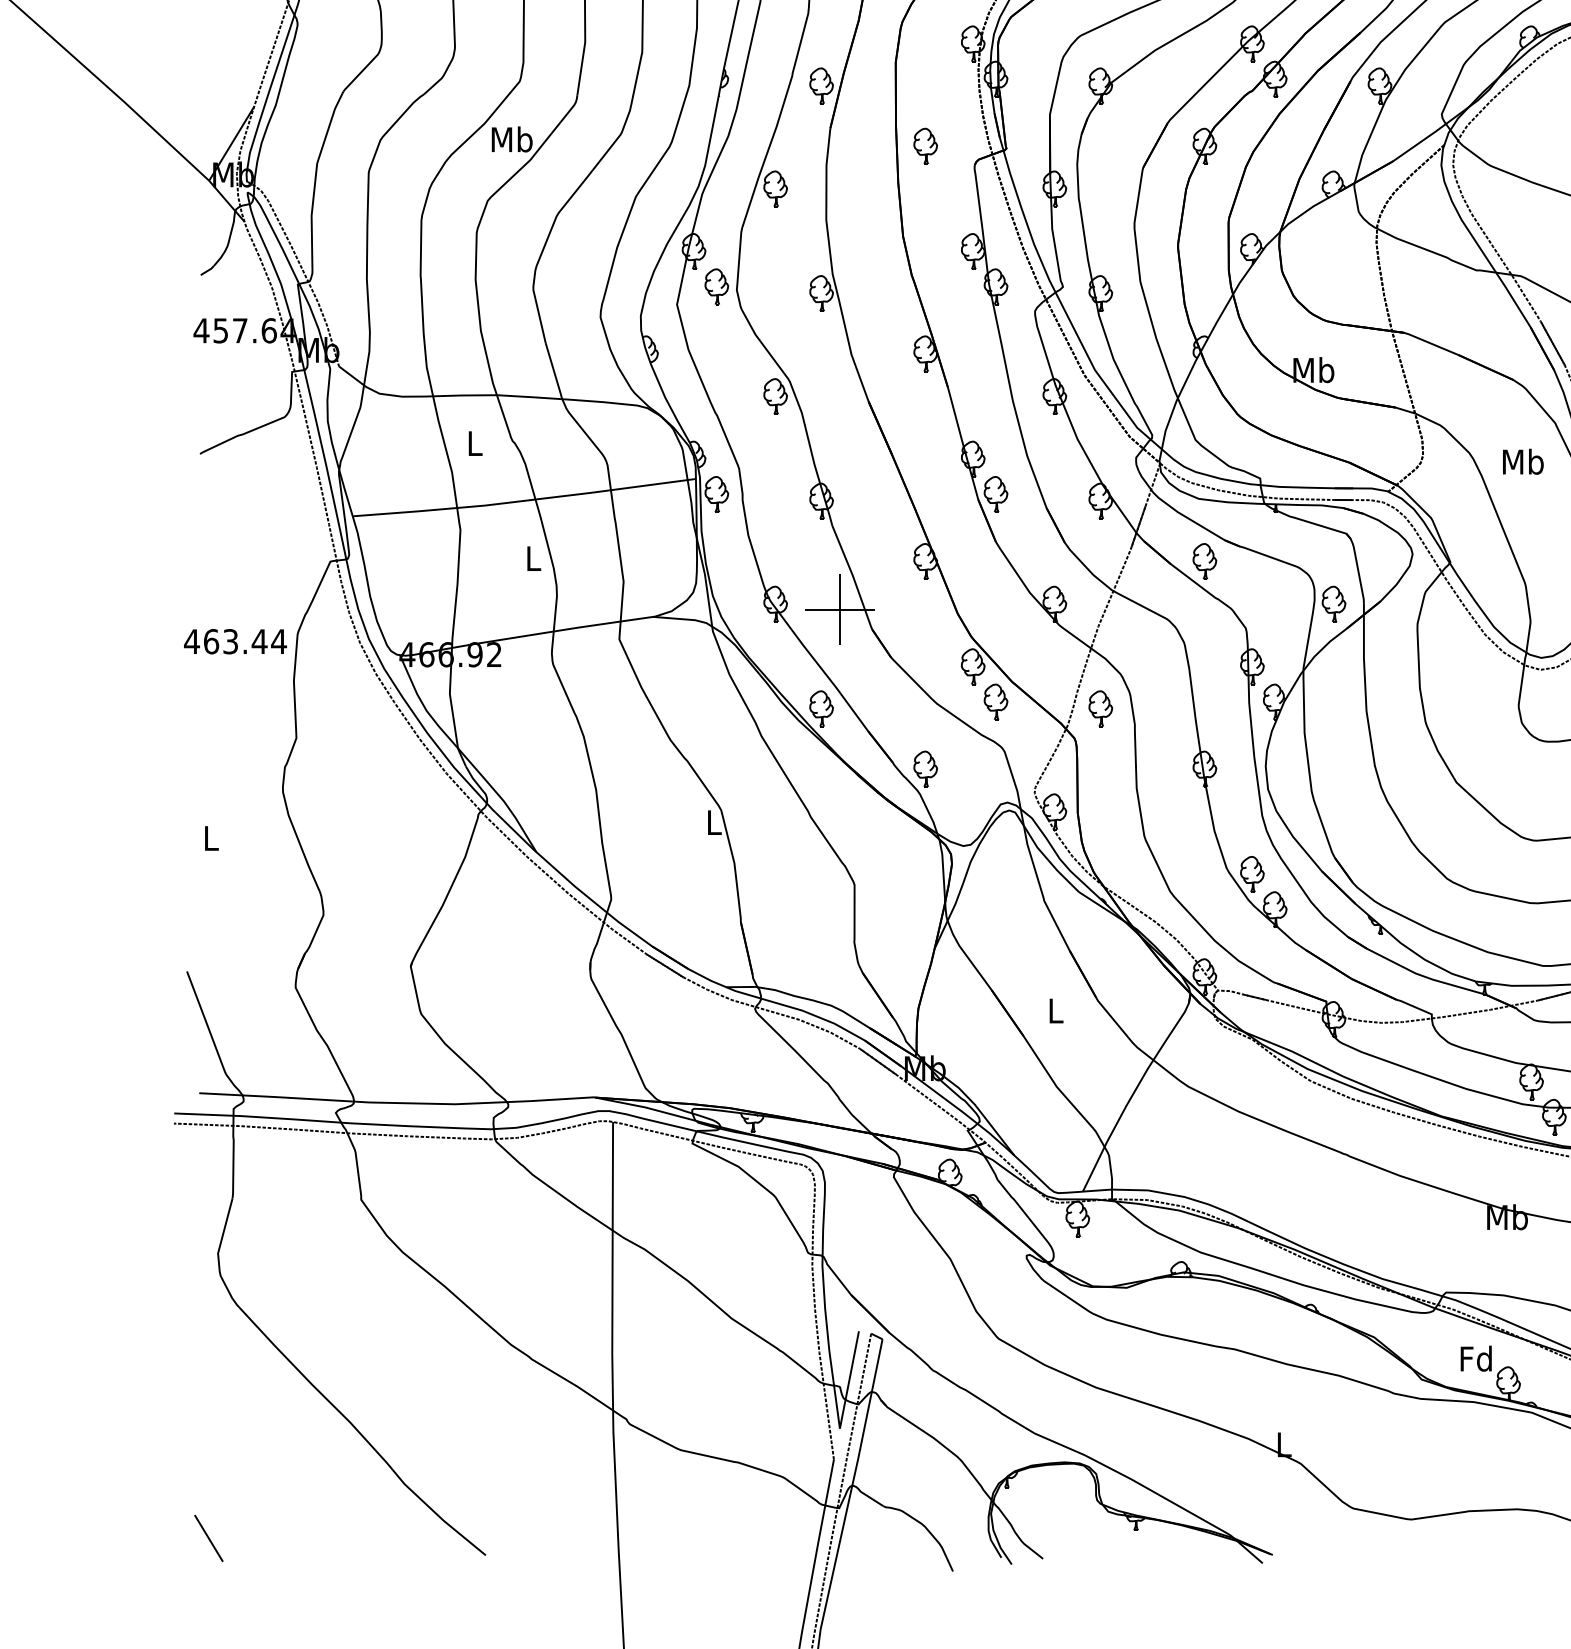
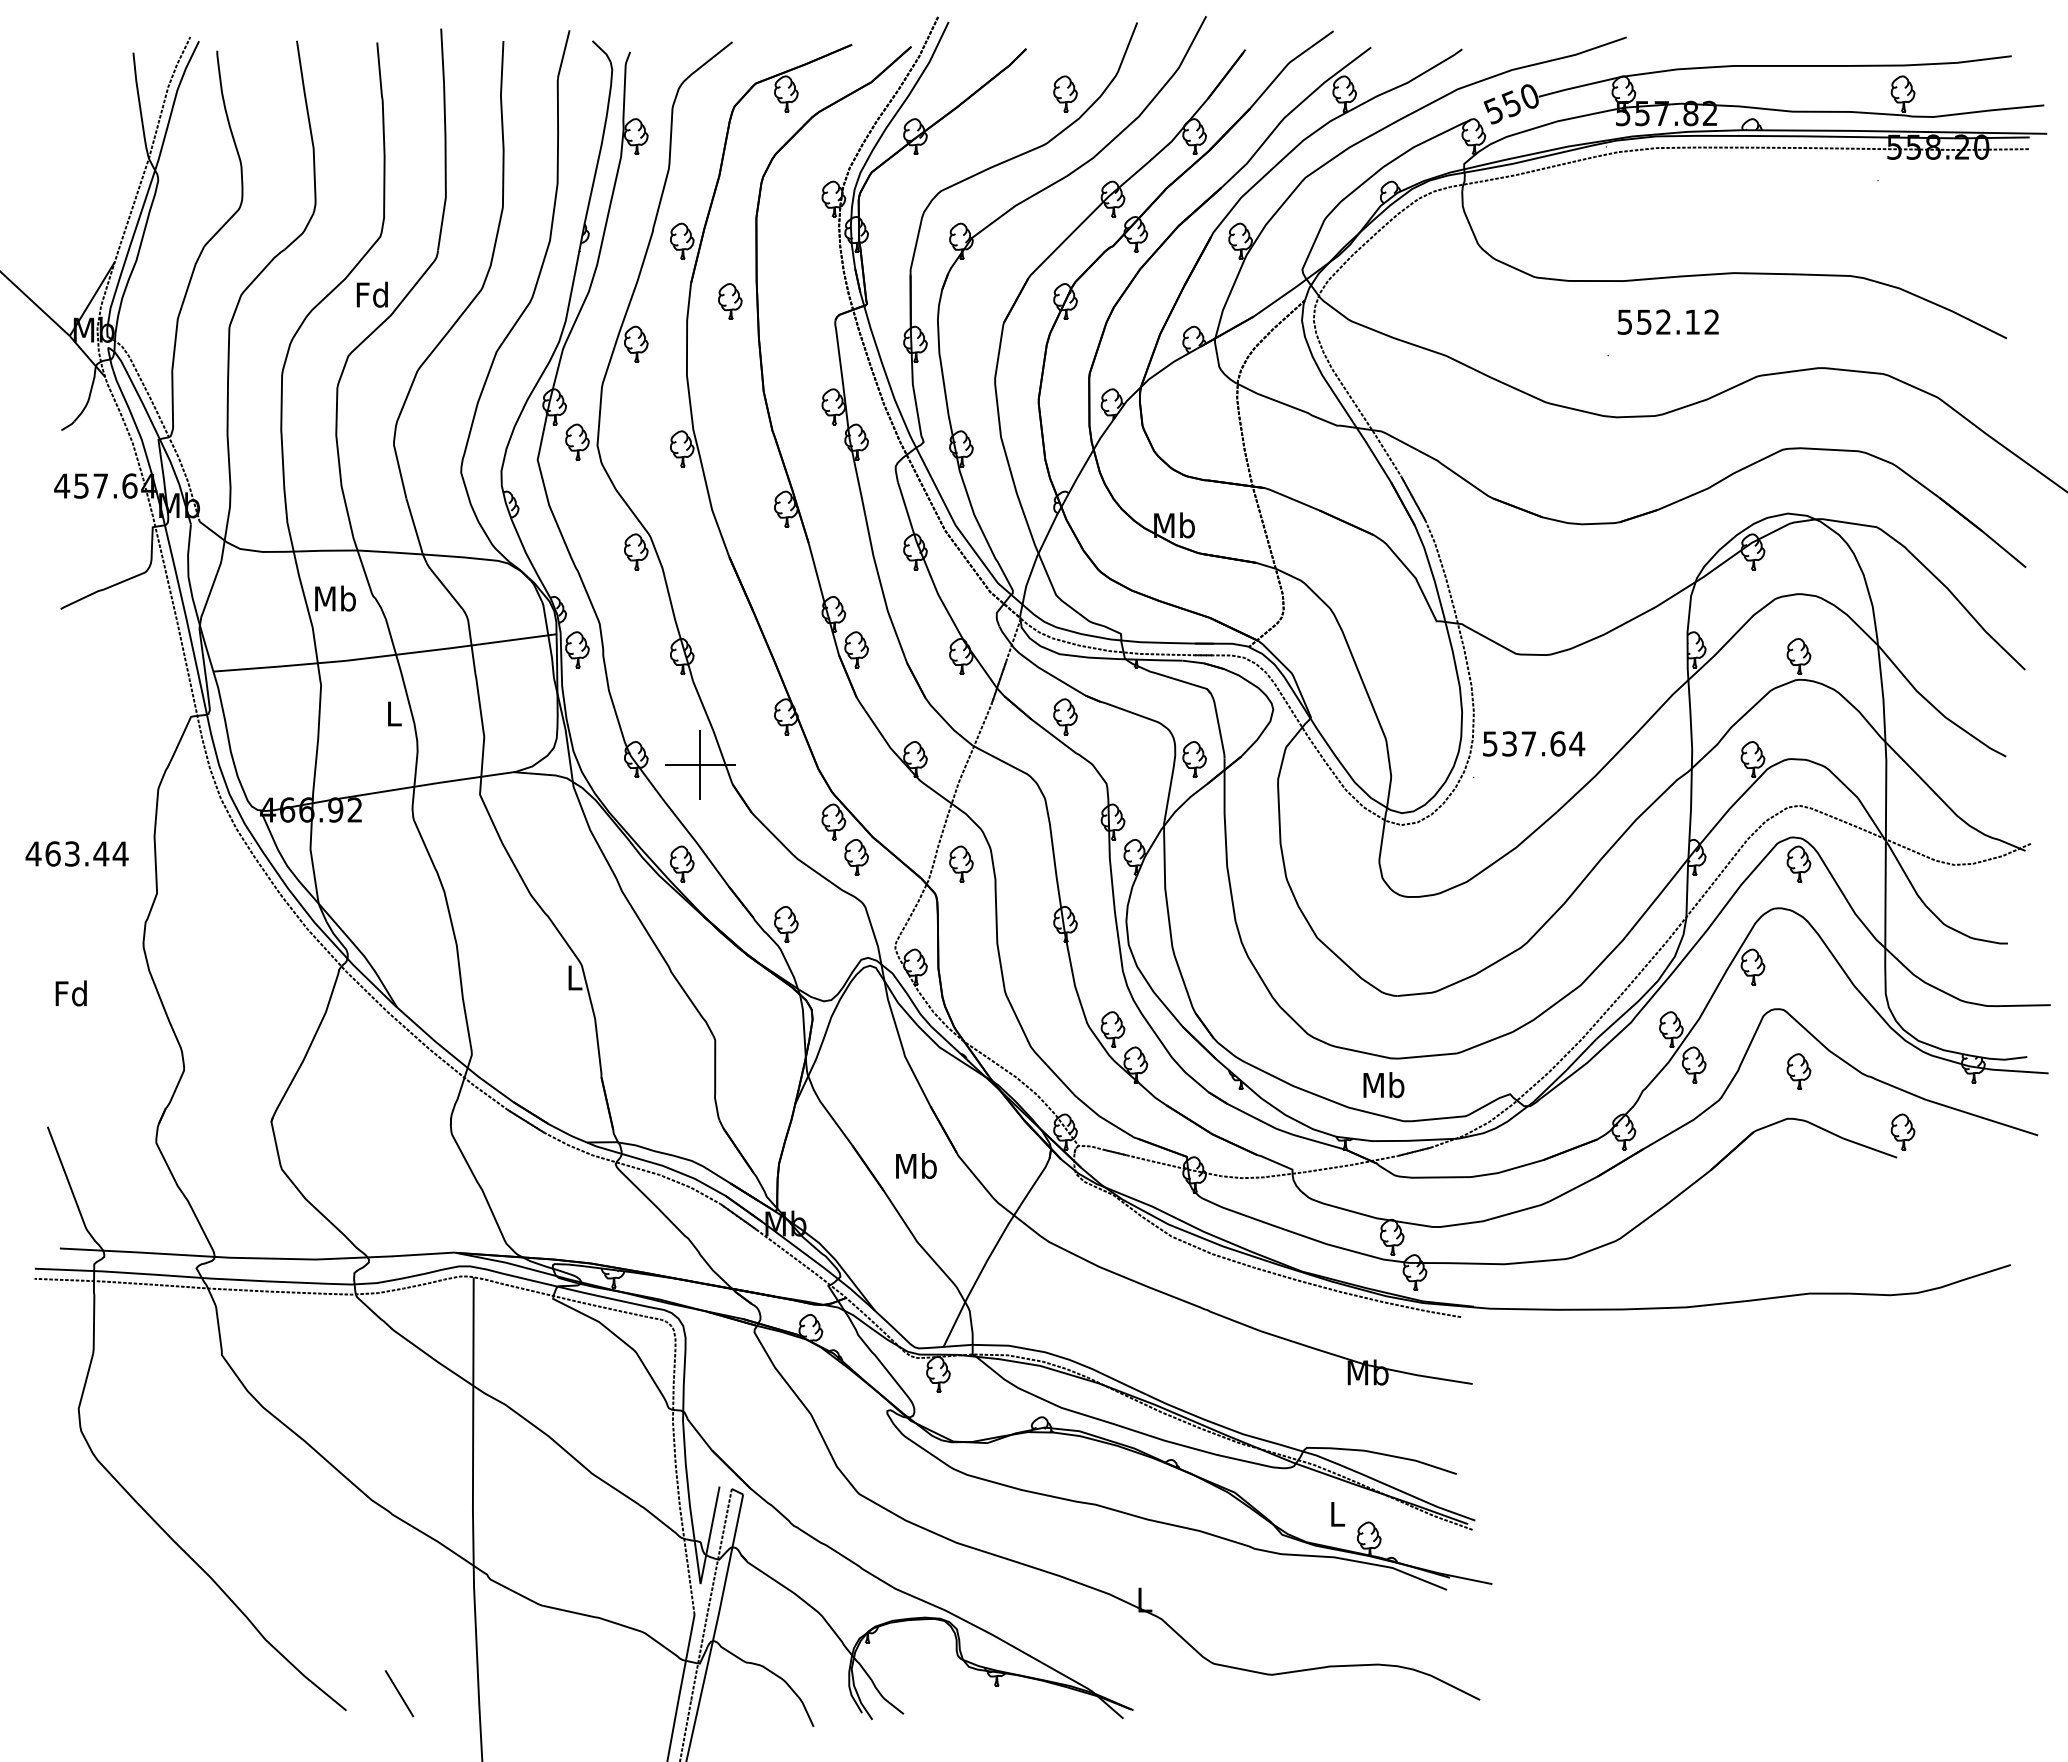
text: (511, 139) -> (372, 294), Mb -> Fd
part: (925, 146) -> (730, 301), moved
text: (474, 443) -> (335, 598), L -> Mb
text: (1522, 462) -> (1383, 1085), moved
text: (234, 641) -> (76, 853), moved
text: (209, 838) -> (70, 993), L -> Fd
text: (1055, 1010) -> (916, 1165), L -> Mb
text: (1475, 1358) -> (1336, 1513), Fd -> L
line: (208, 1538) -> (399, 1693), moved

